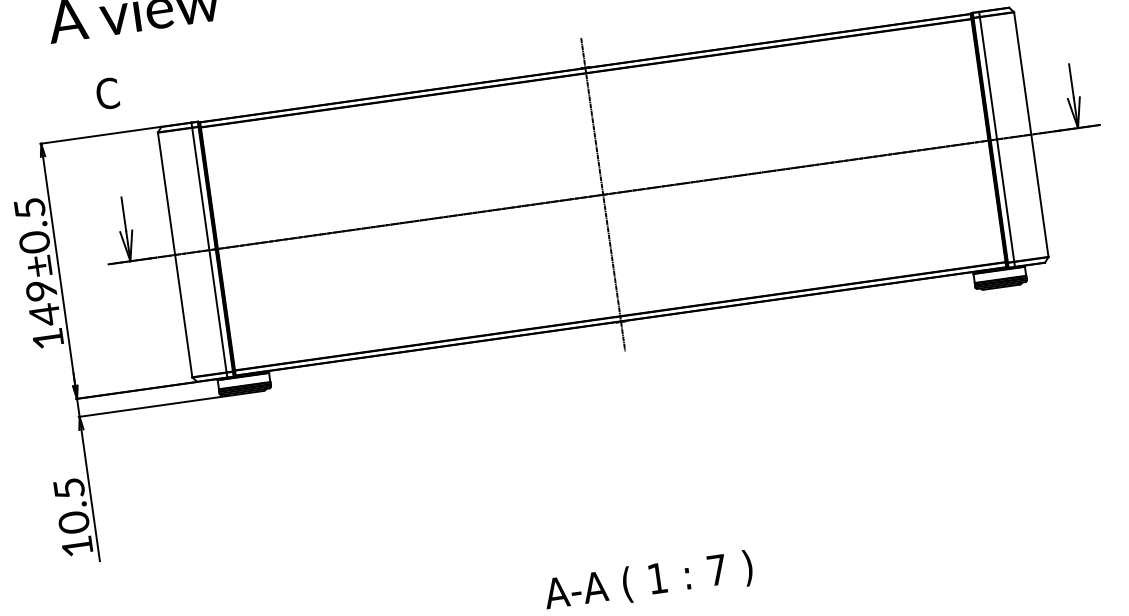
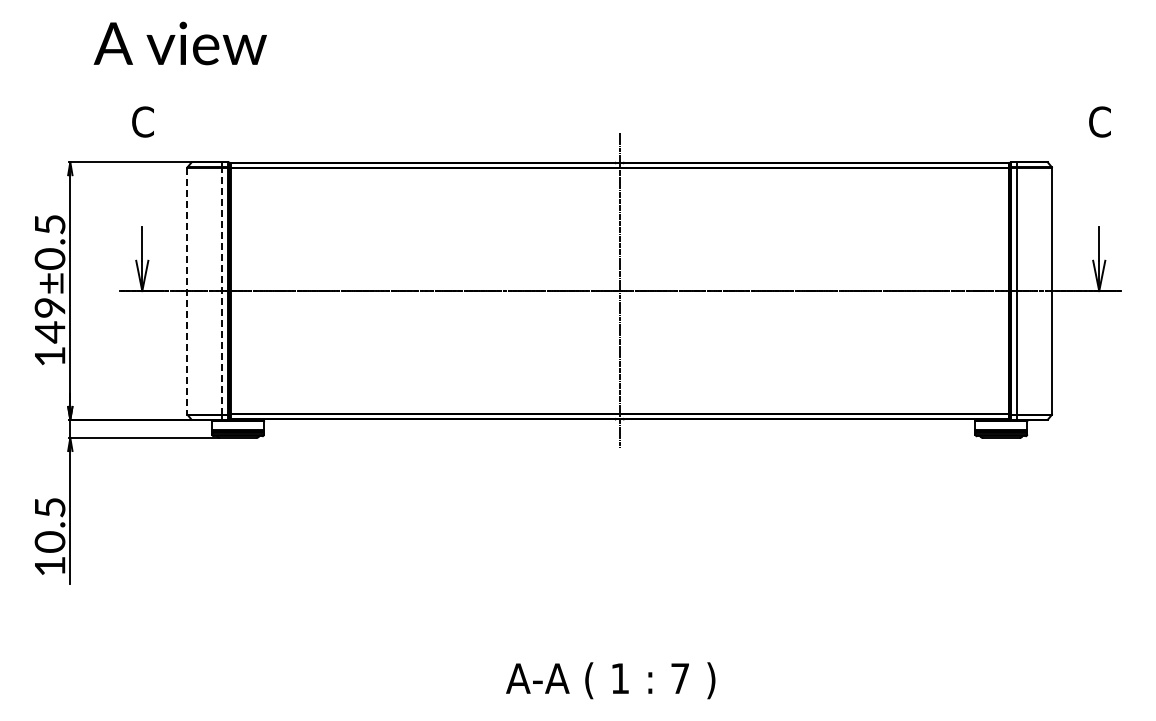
line: (209, 249) -> (222, 290), solid -> dashed
line: (175, 255) -> (187, 291), solid -> dashed

